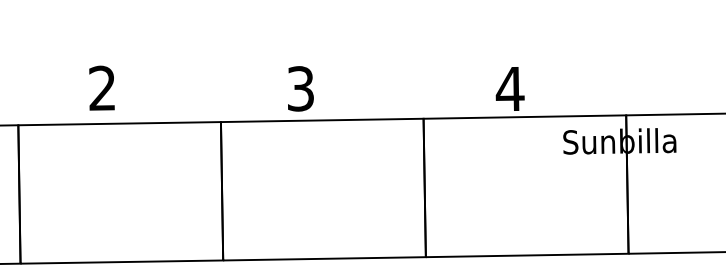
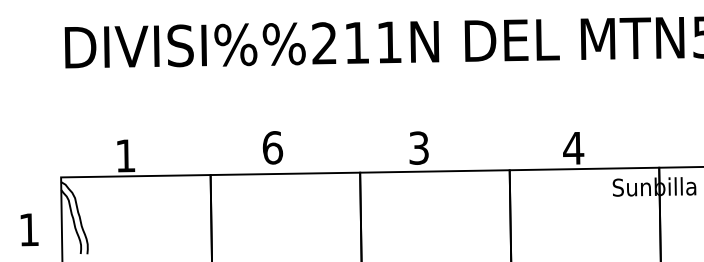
text: (102, 87) -> (272, 147), 2 -> 6

